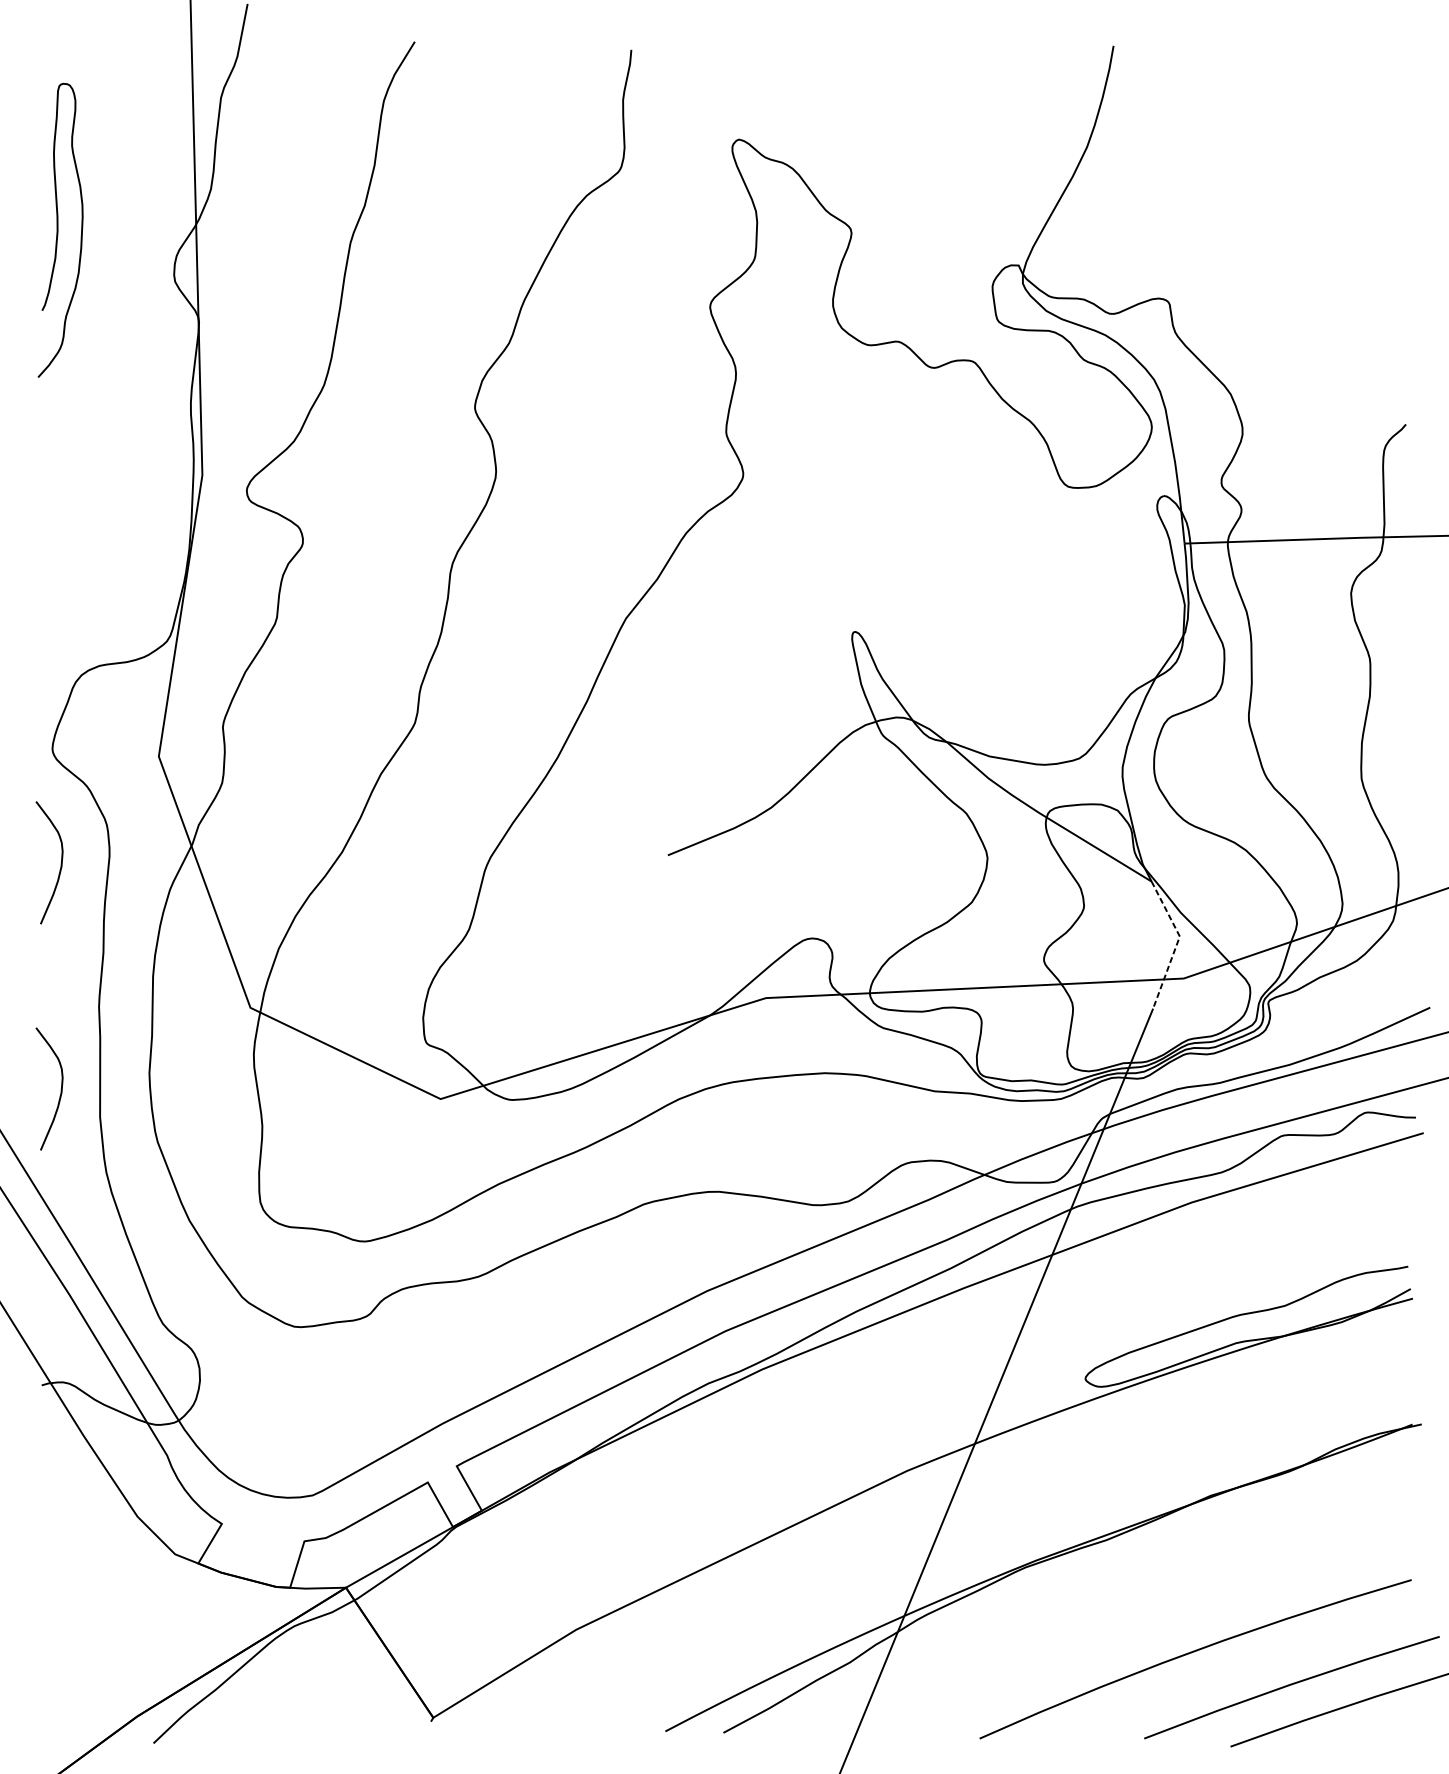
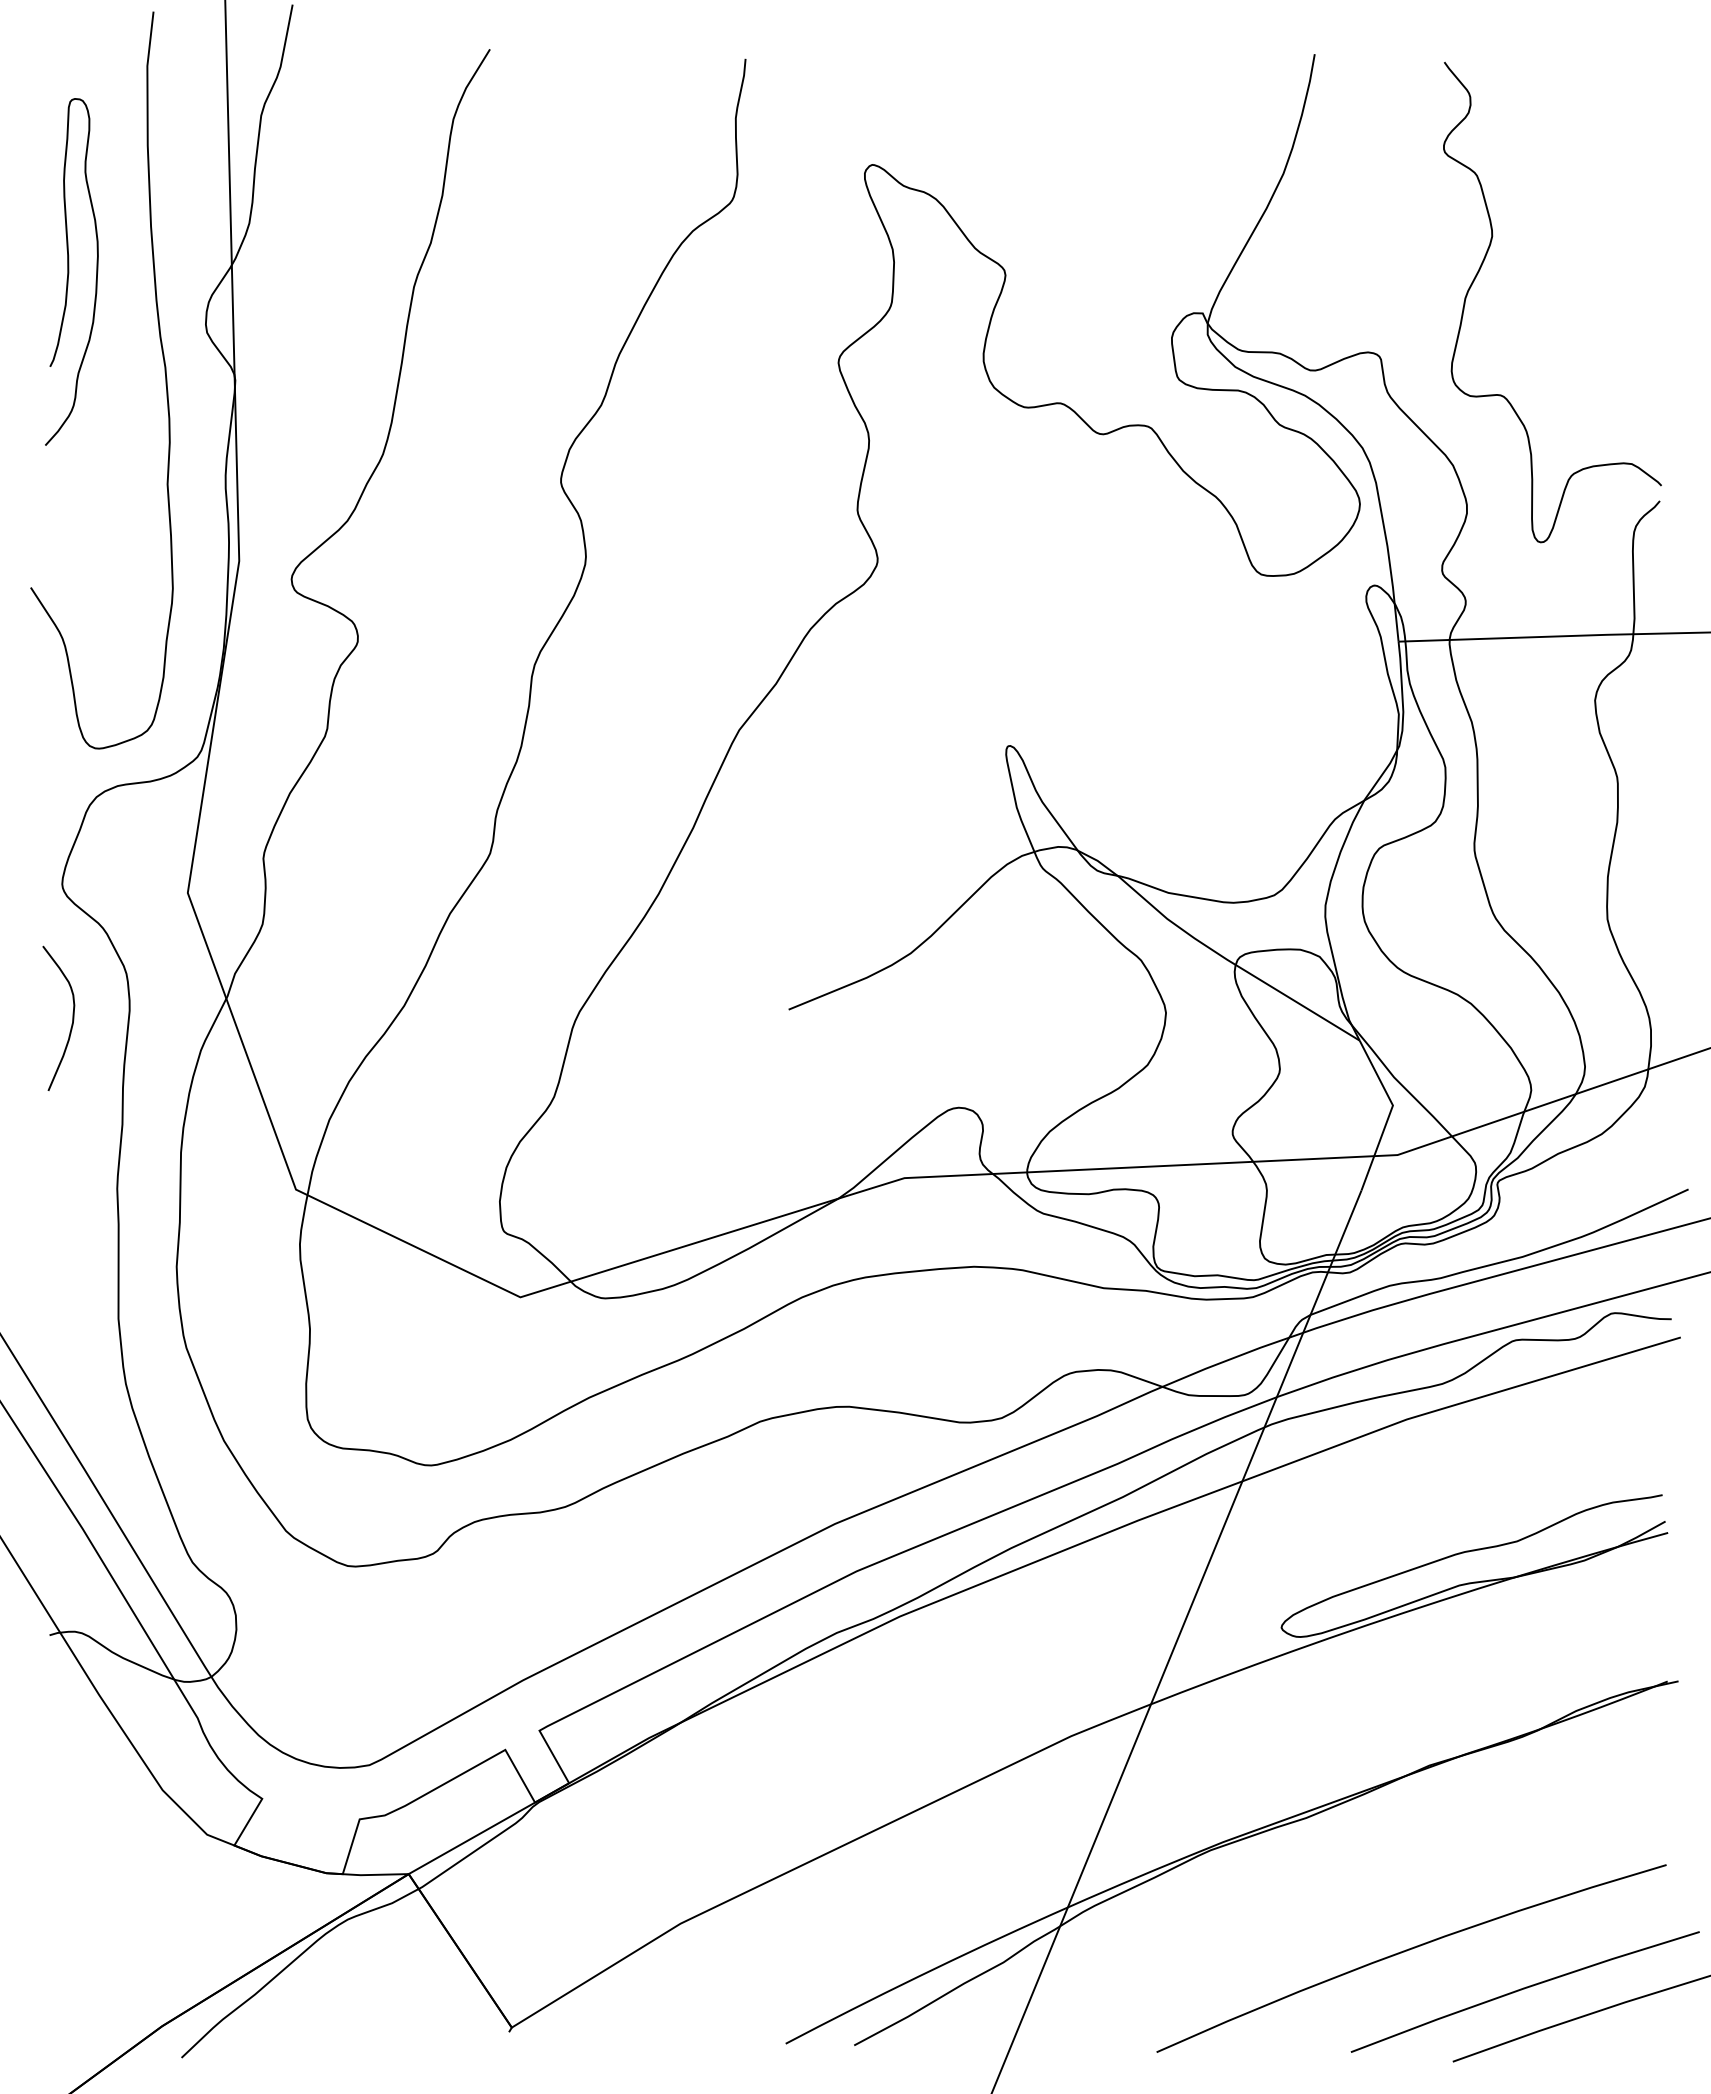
curve: (1254, 229) -> (1480, 270), added
curve: (139, 315) -> (164, 372), added
line: (1176, 943) -> (1389, 1113), dashed -> solid
curve: (61, 1088) -> (72, 1284), removed

